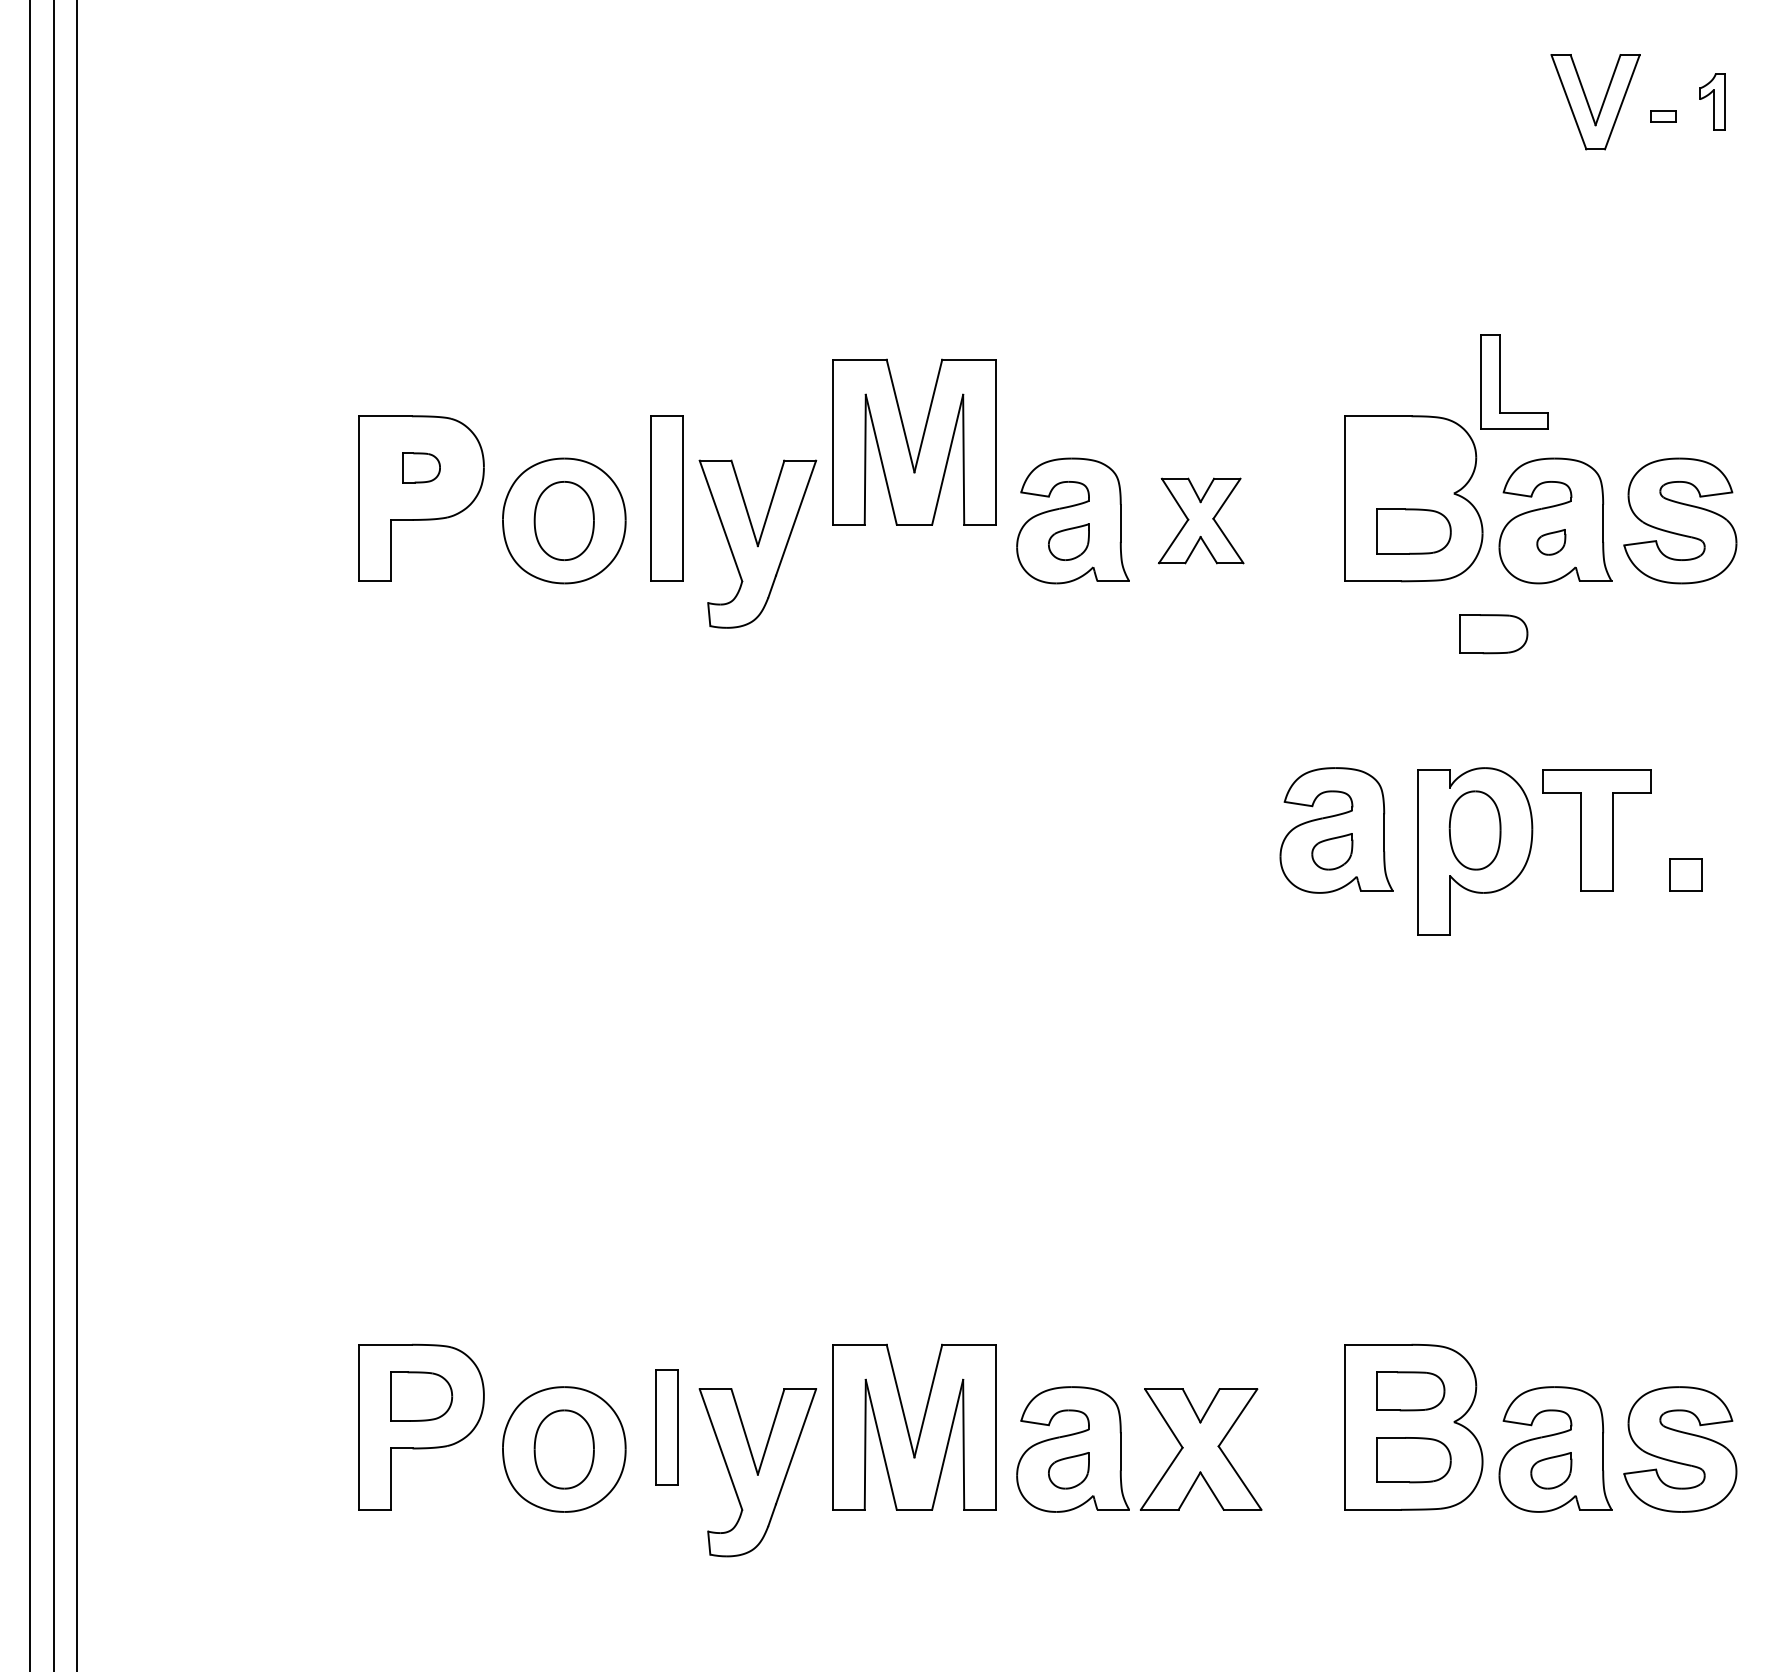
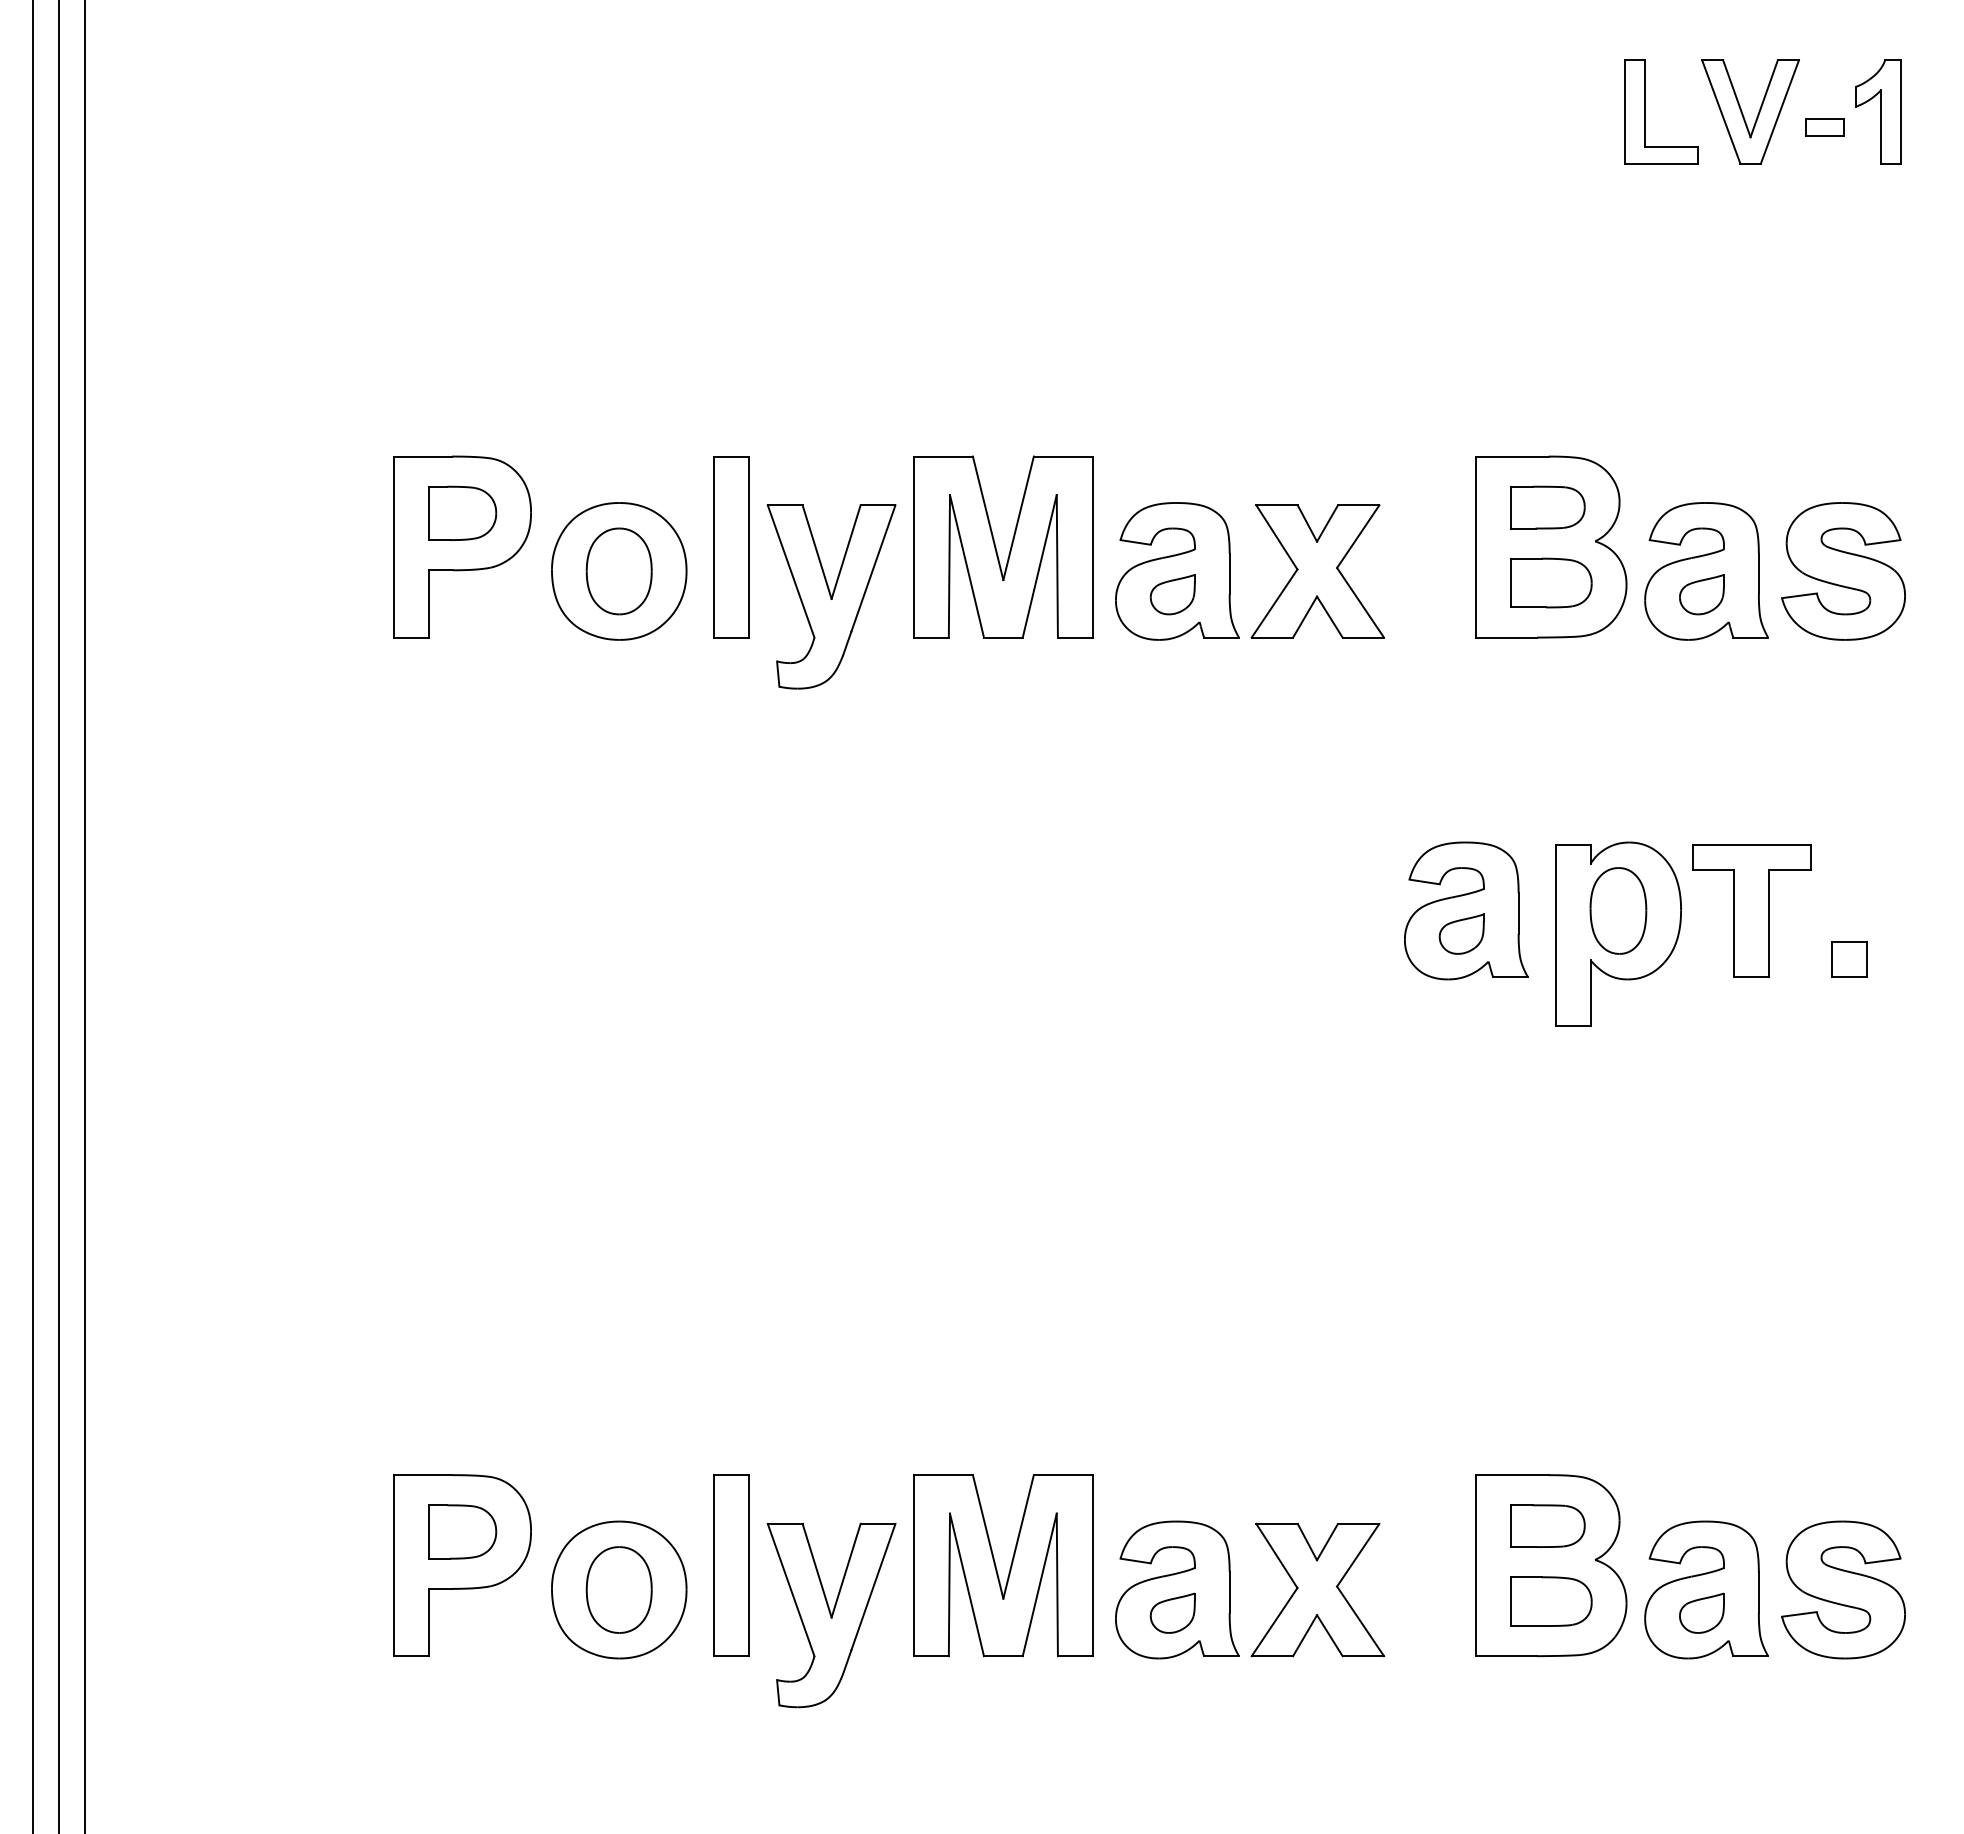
part: (1712, 101) -> (1878, 111), size x1.67
part: (1663, 116) -> (1824, 127), size x1.43
part: (1499, 381) -> (1645, 111), moved
part: (920, 441) -> (1010, 546), moved
part: (421, 467) -> (462, 512), size x1.67
part: (1200, 521) -> (1317, 571), size x1.43
part: (1550, 542) -> (1701, 594), size x1.43
part: (1493, 634) -> (1547, 507), moved
part: (666, 1427) -> (731, 1565), size x1.43

